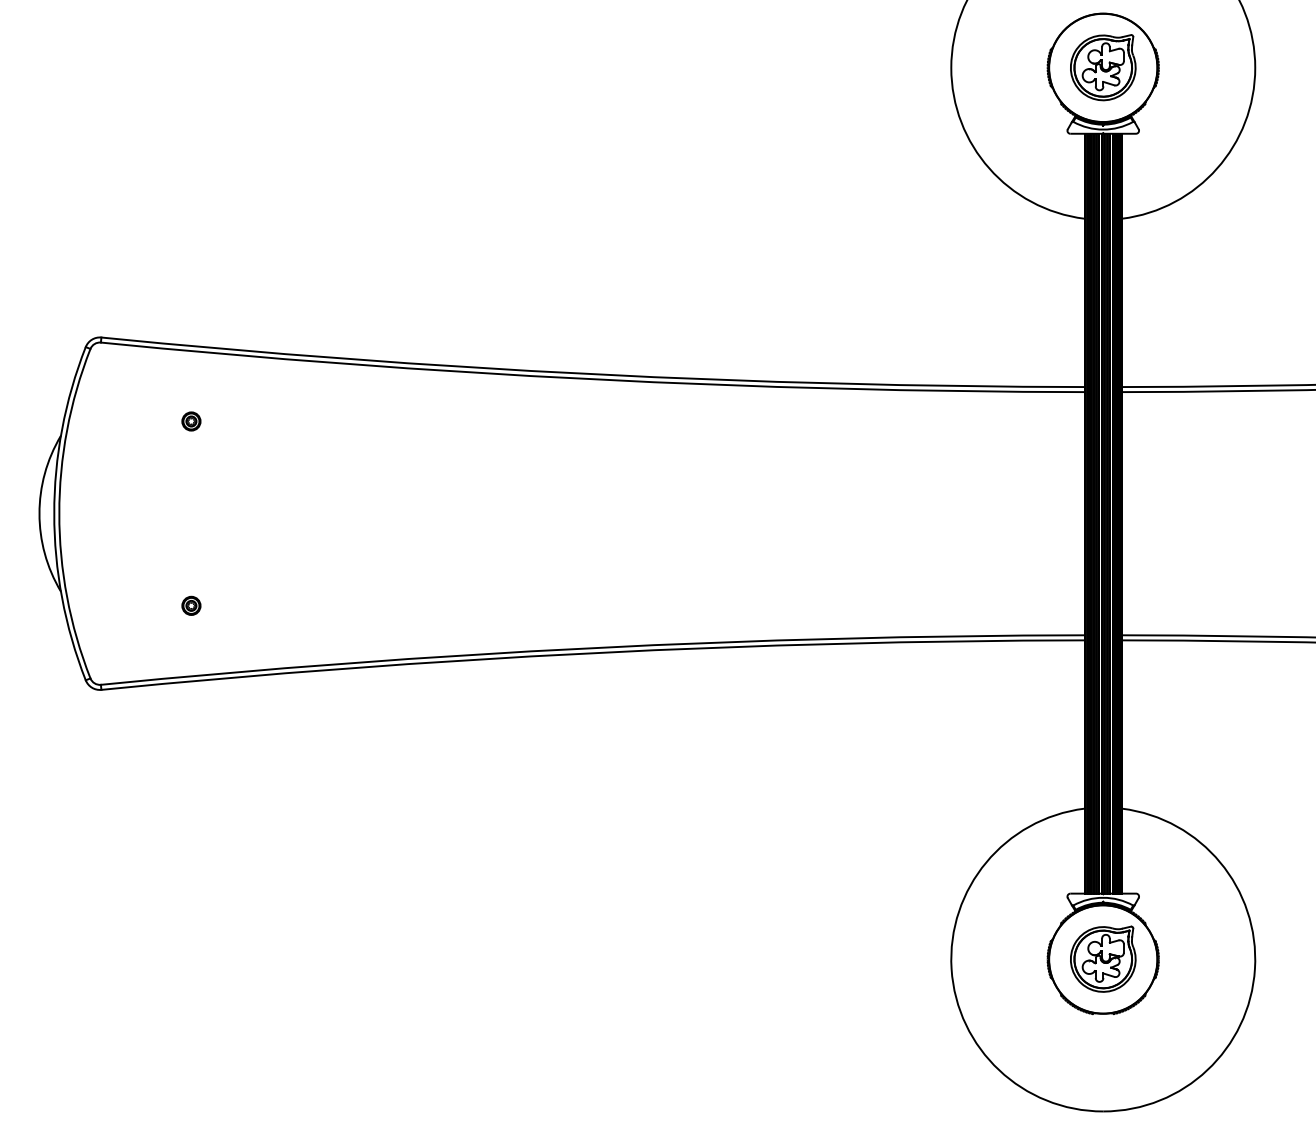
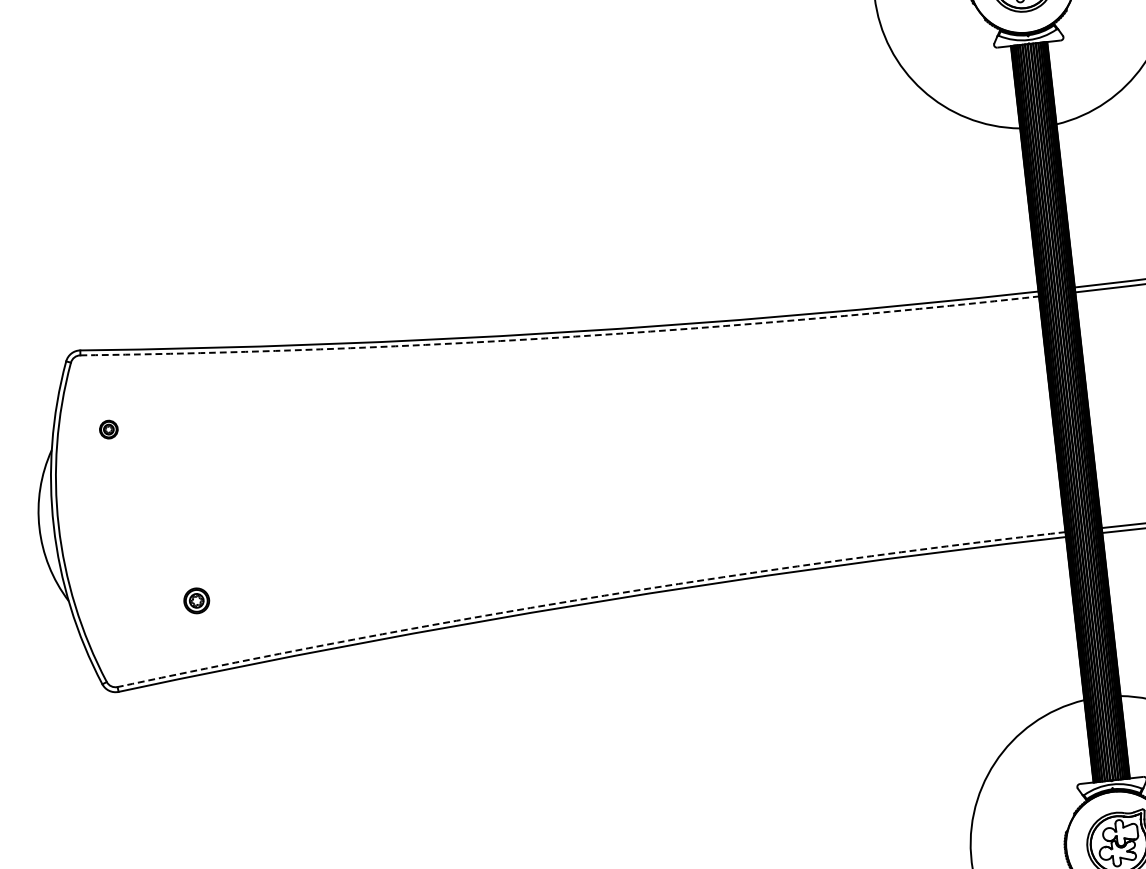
arc: (592, 379) -> (560, 337), solid -> dashed
part: (191, 421) -> (108, 429), moved
part: (191, 605) -> (196, 600), size x1.4
arc: (592, 648) -> (590, 598), solid -> dashed

